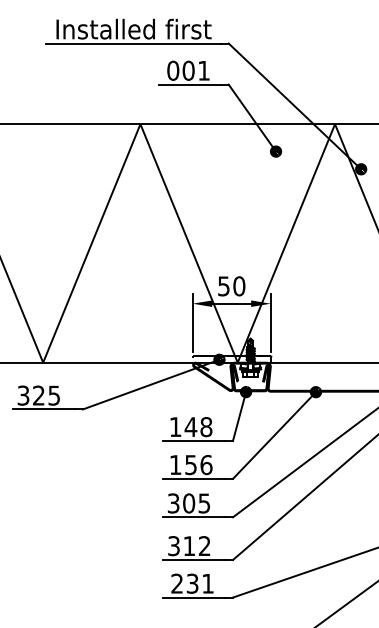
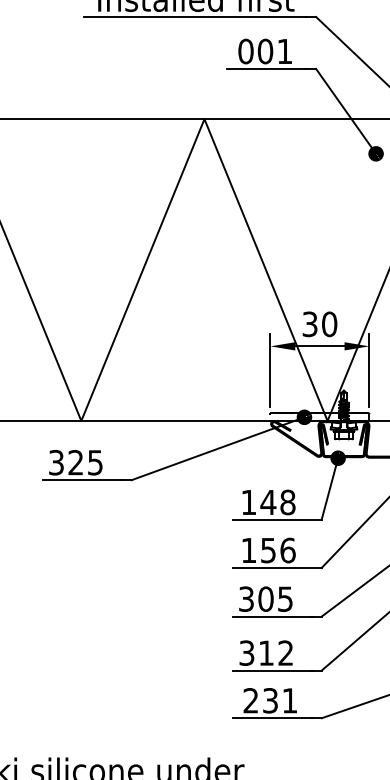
text: (223, 285) -> (309, 323), 50 -> 30

